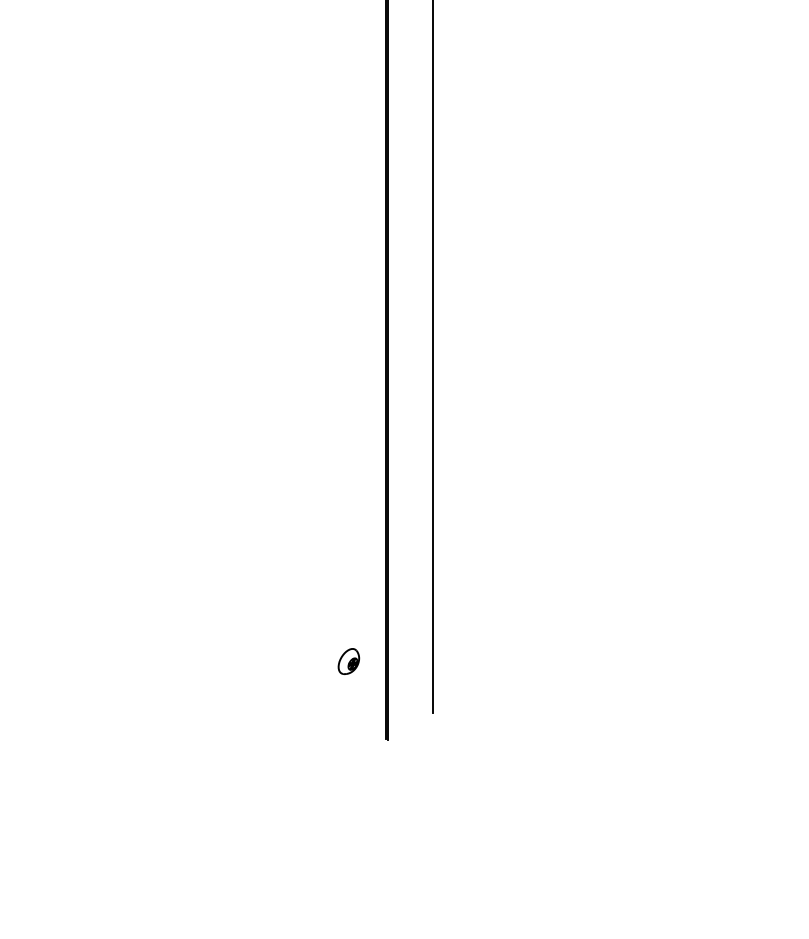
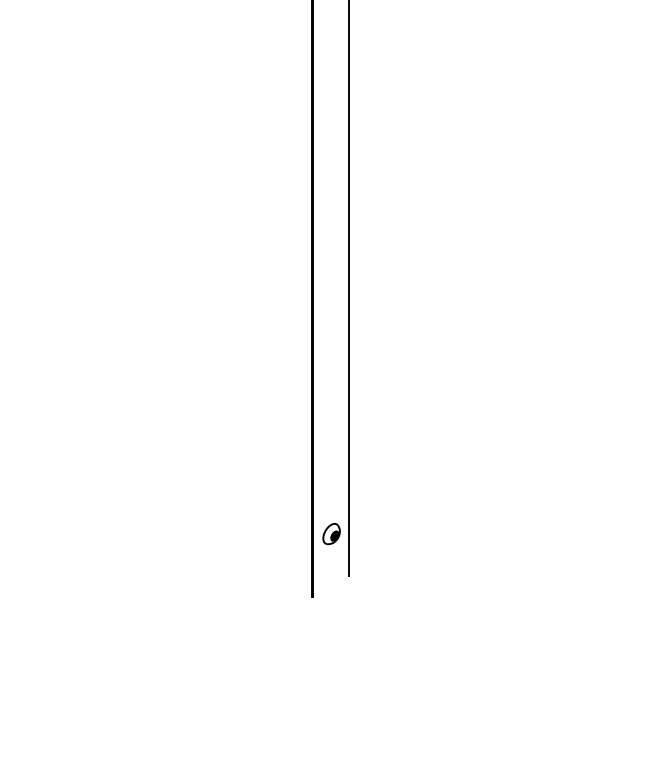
part: (348, 662) -> (331, 534), moved

